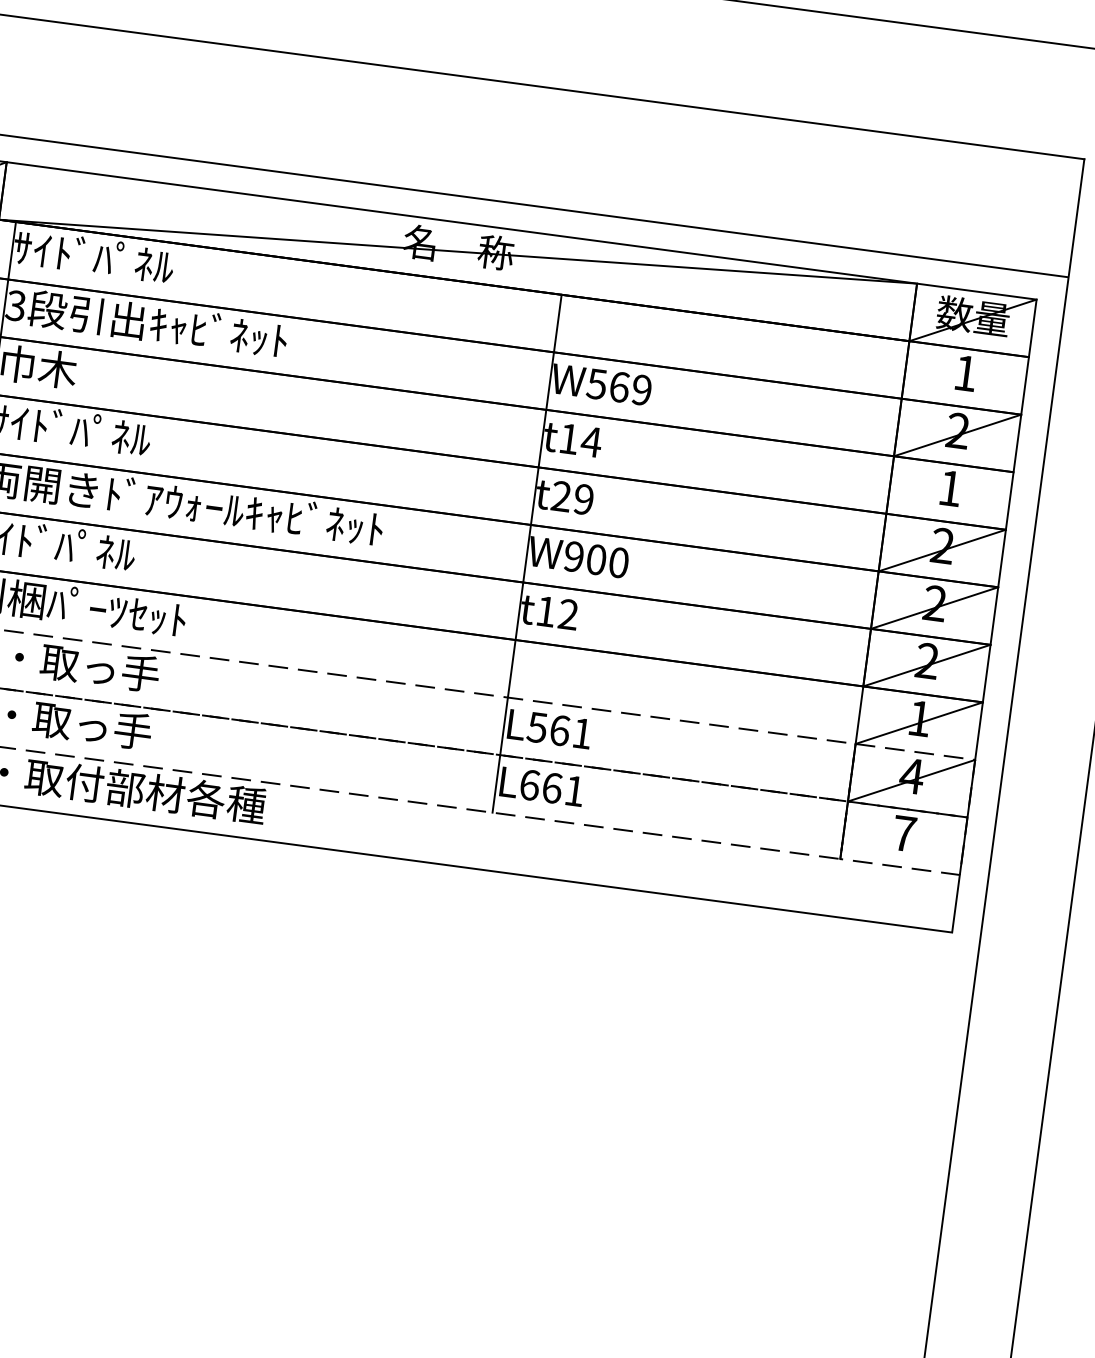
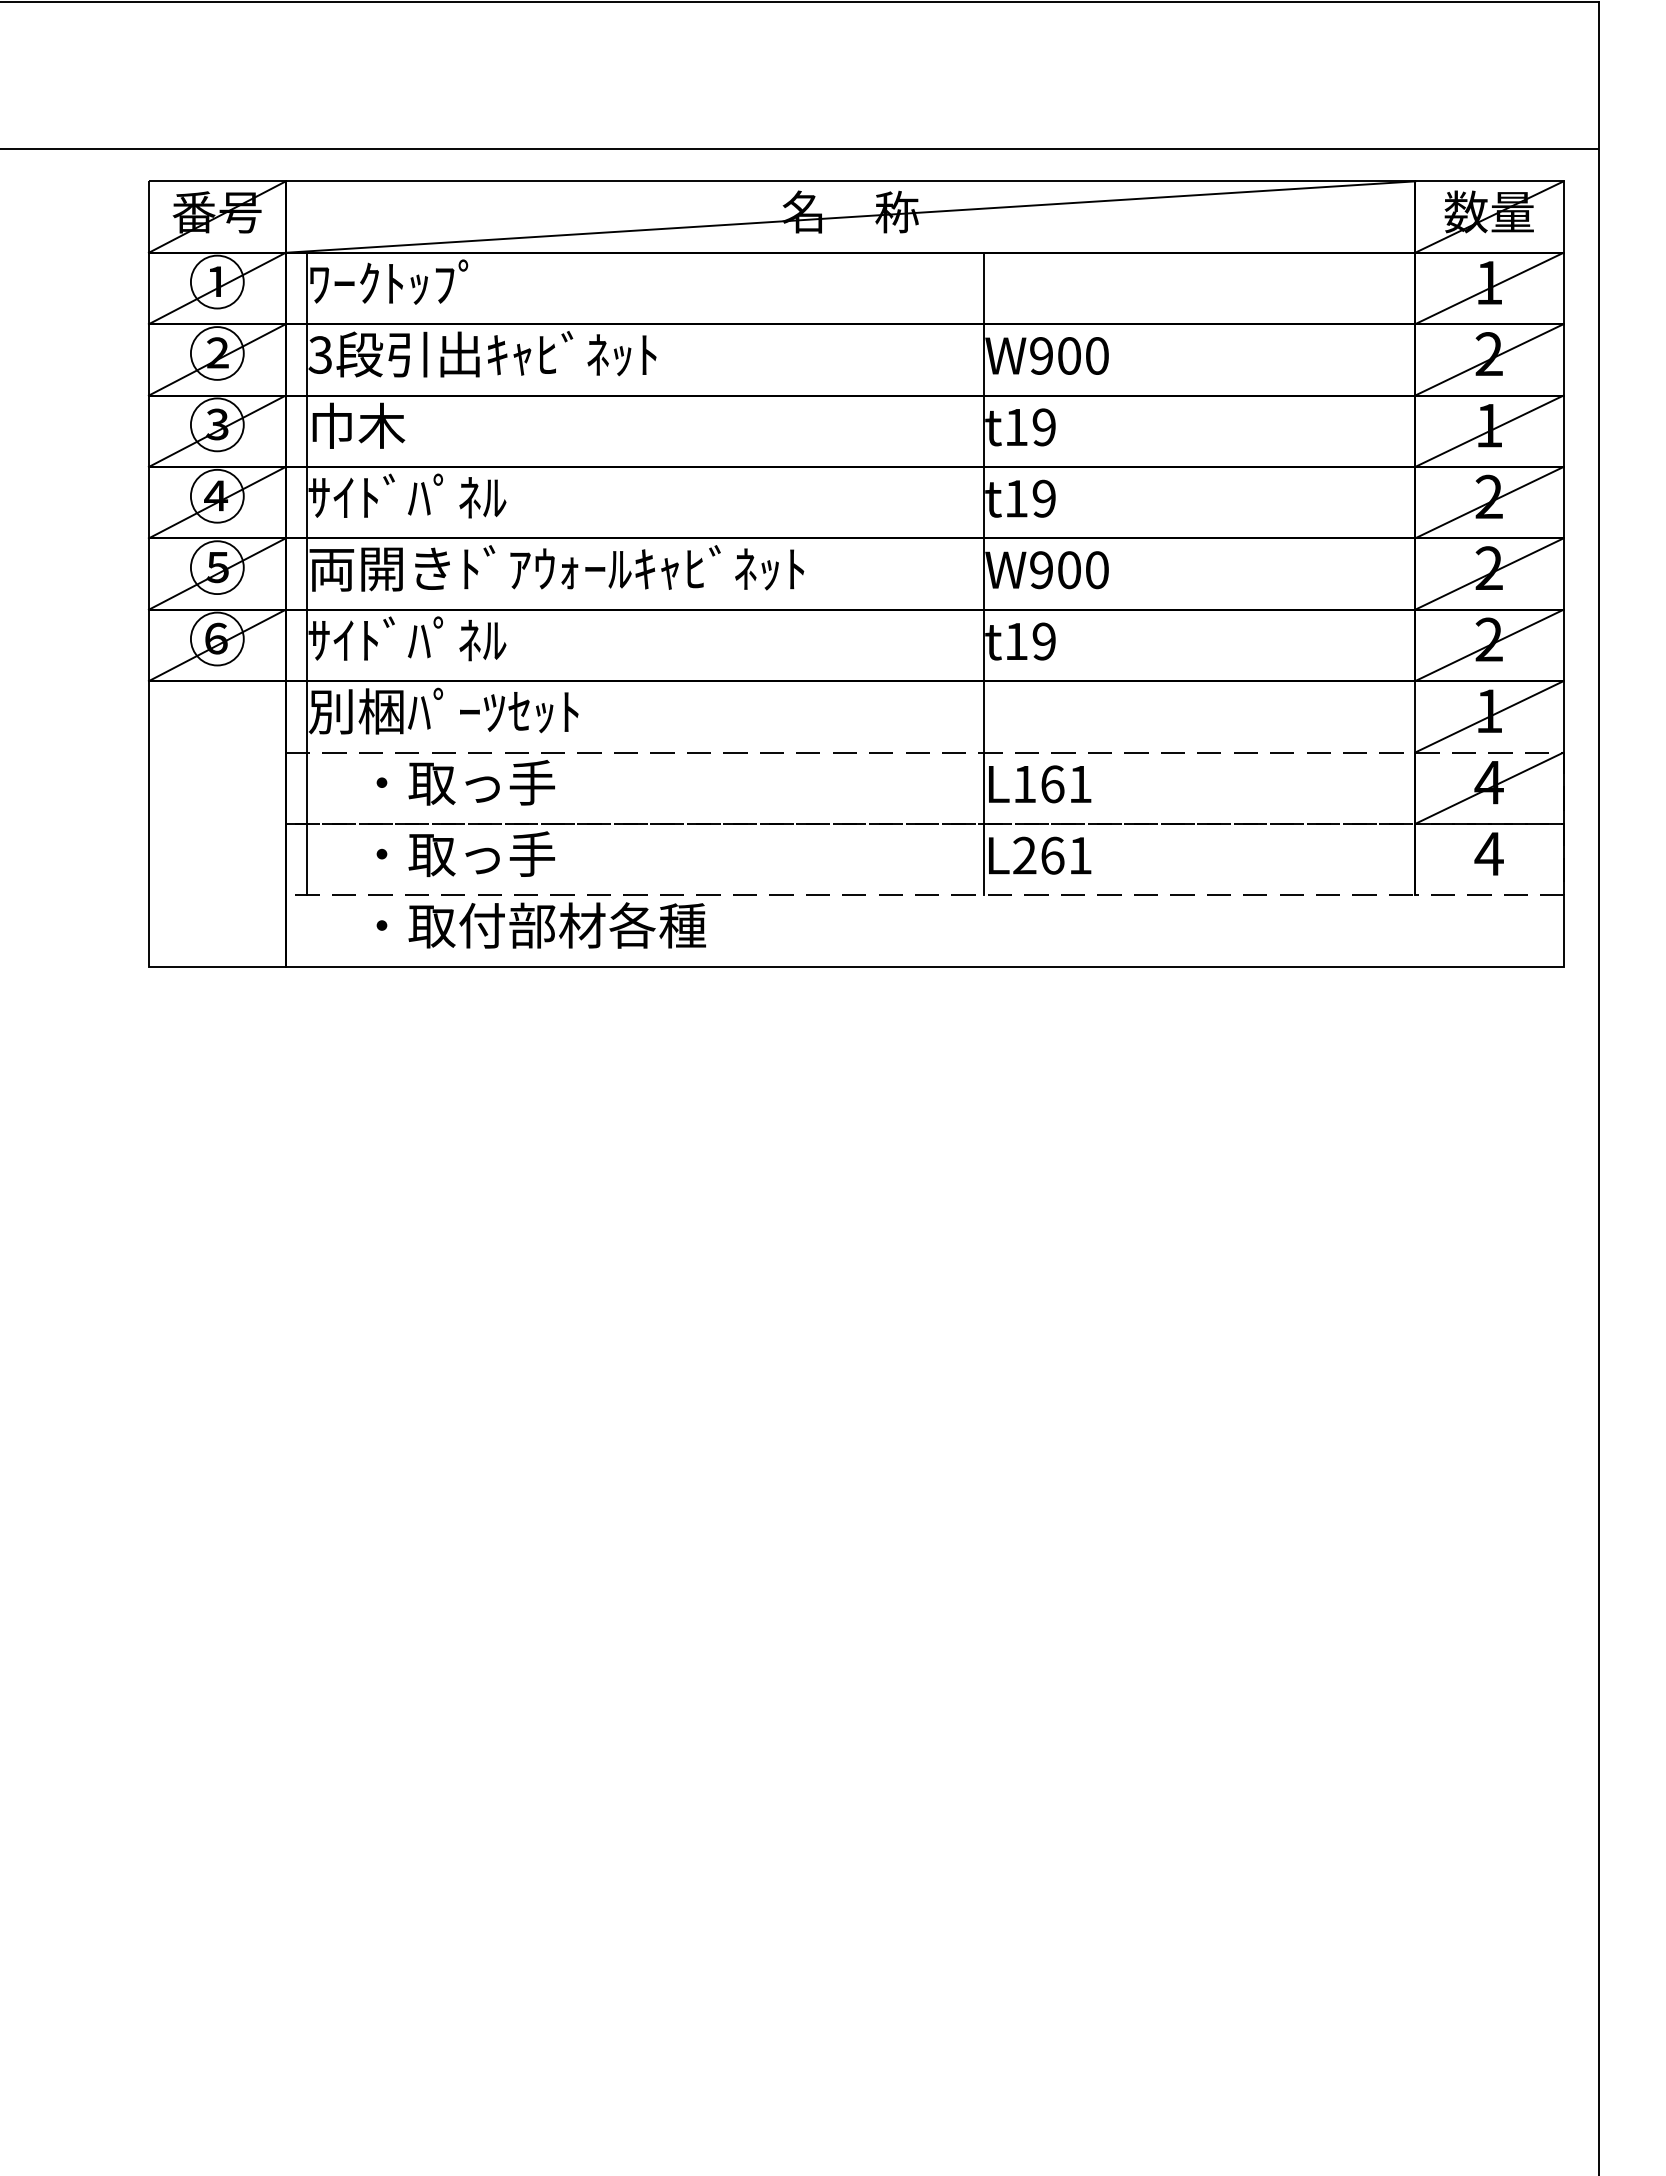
text: (94, 255) -> (407, 281), ｻｲﾄﾞﾊﾟﾈﾙ -> ﾜｰｸﾄｯﾌﾟ
line: (965, 377) -> (1489, 288), added
text: (618, 386) -> (1068, 355), W569 -> W900
text: (590, 442) -> (1043, 427), t14 -> t19
line: (950, 492) -> (1489, 430), added
text: (561, 496) -> (1016, 498), t29 -> t19
text: (567, 614) -> (1043, 641), t12 -> t19
text: (537, 727) -> (1024, 784), L561 -> L161
text: (529, 784) -> (1024, 855), L661 -> L261
text: (903, 833) -> (1488, 853), 7 -> 4

